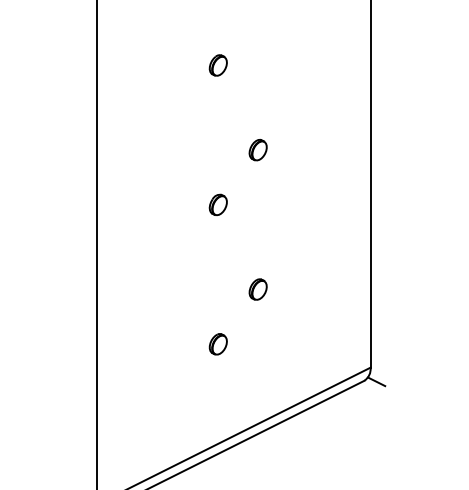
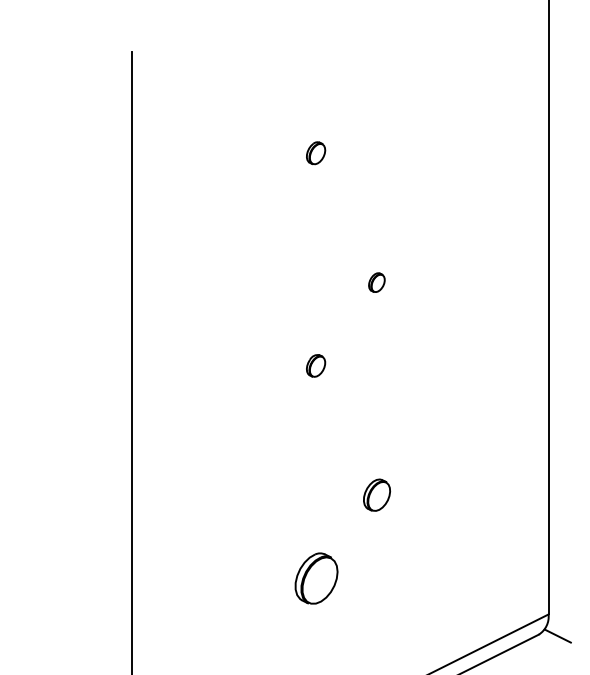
part: (217, 65) -> (314, 153), size x0.7
part: (257, 150) -> (375, 282), size x0.6
part: (217, 204) -> (314, 365), size x0.7
part: (217, 344) -> (314, 579), size x1.6

